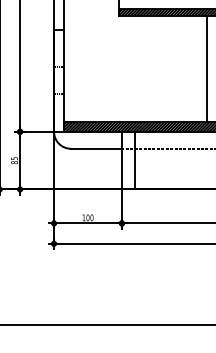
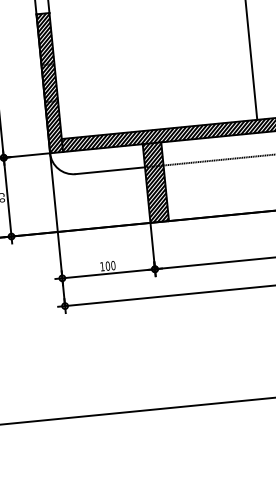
hatch: (58, 80) -> (49, 82), added
hatch: (128, 160) -> (155, 182), added

